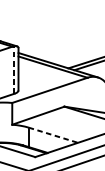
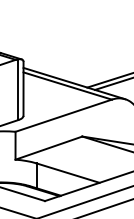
line: (14, 69) -> (18, 89), dashed -> solid
line: (53, 135) -> (68, 173), dashed -> solid

